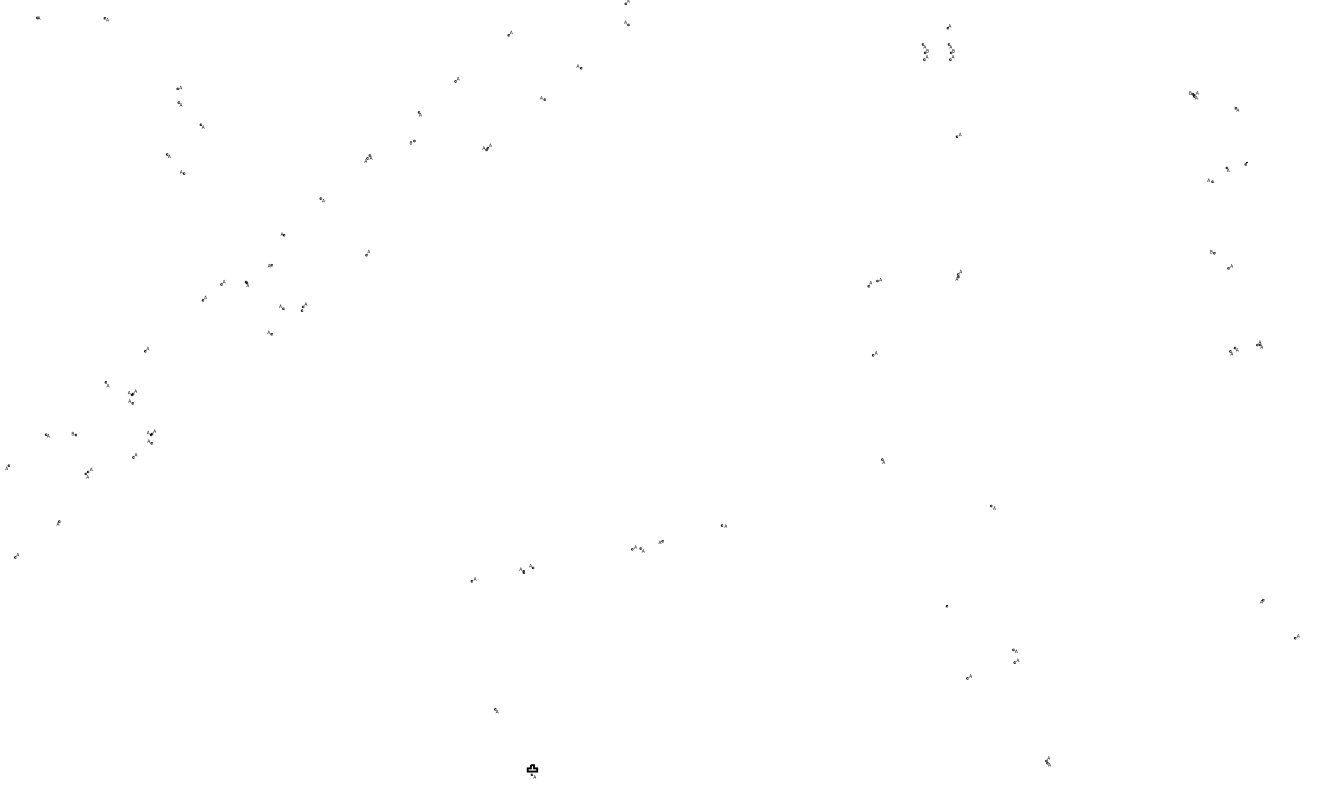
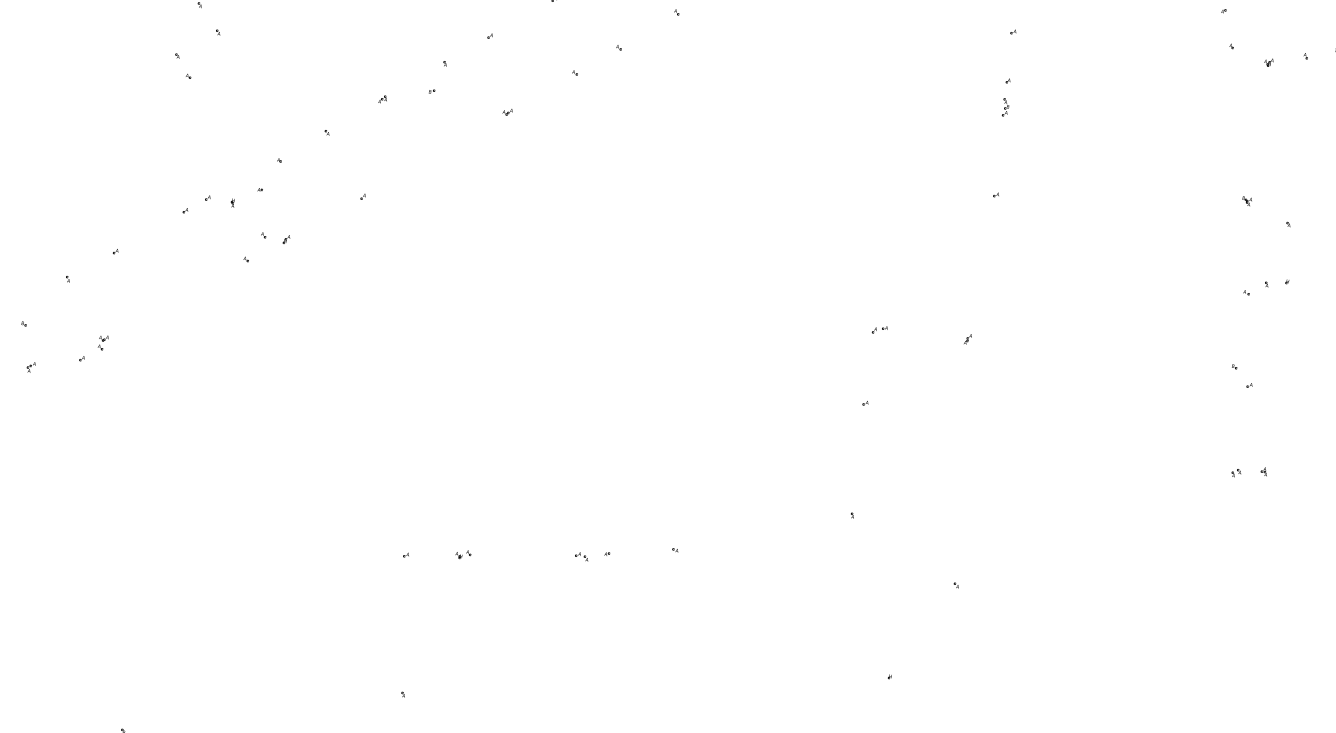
part: (924, 51) -> (978, 101), removed
part: (132, 396) -> (91, 297), removed

